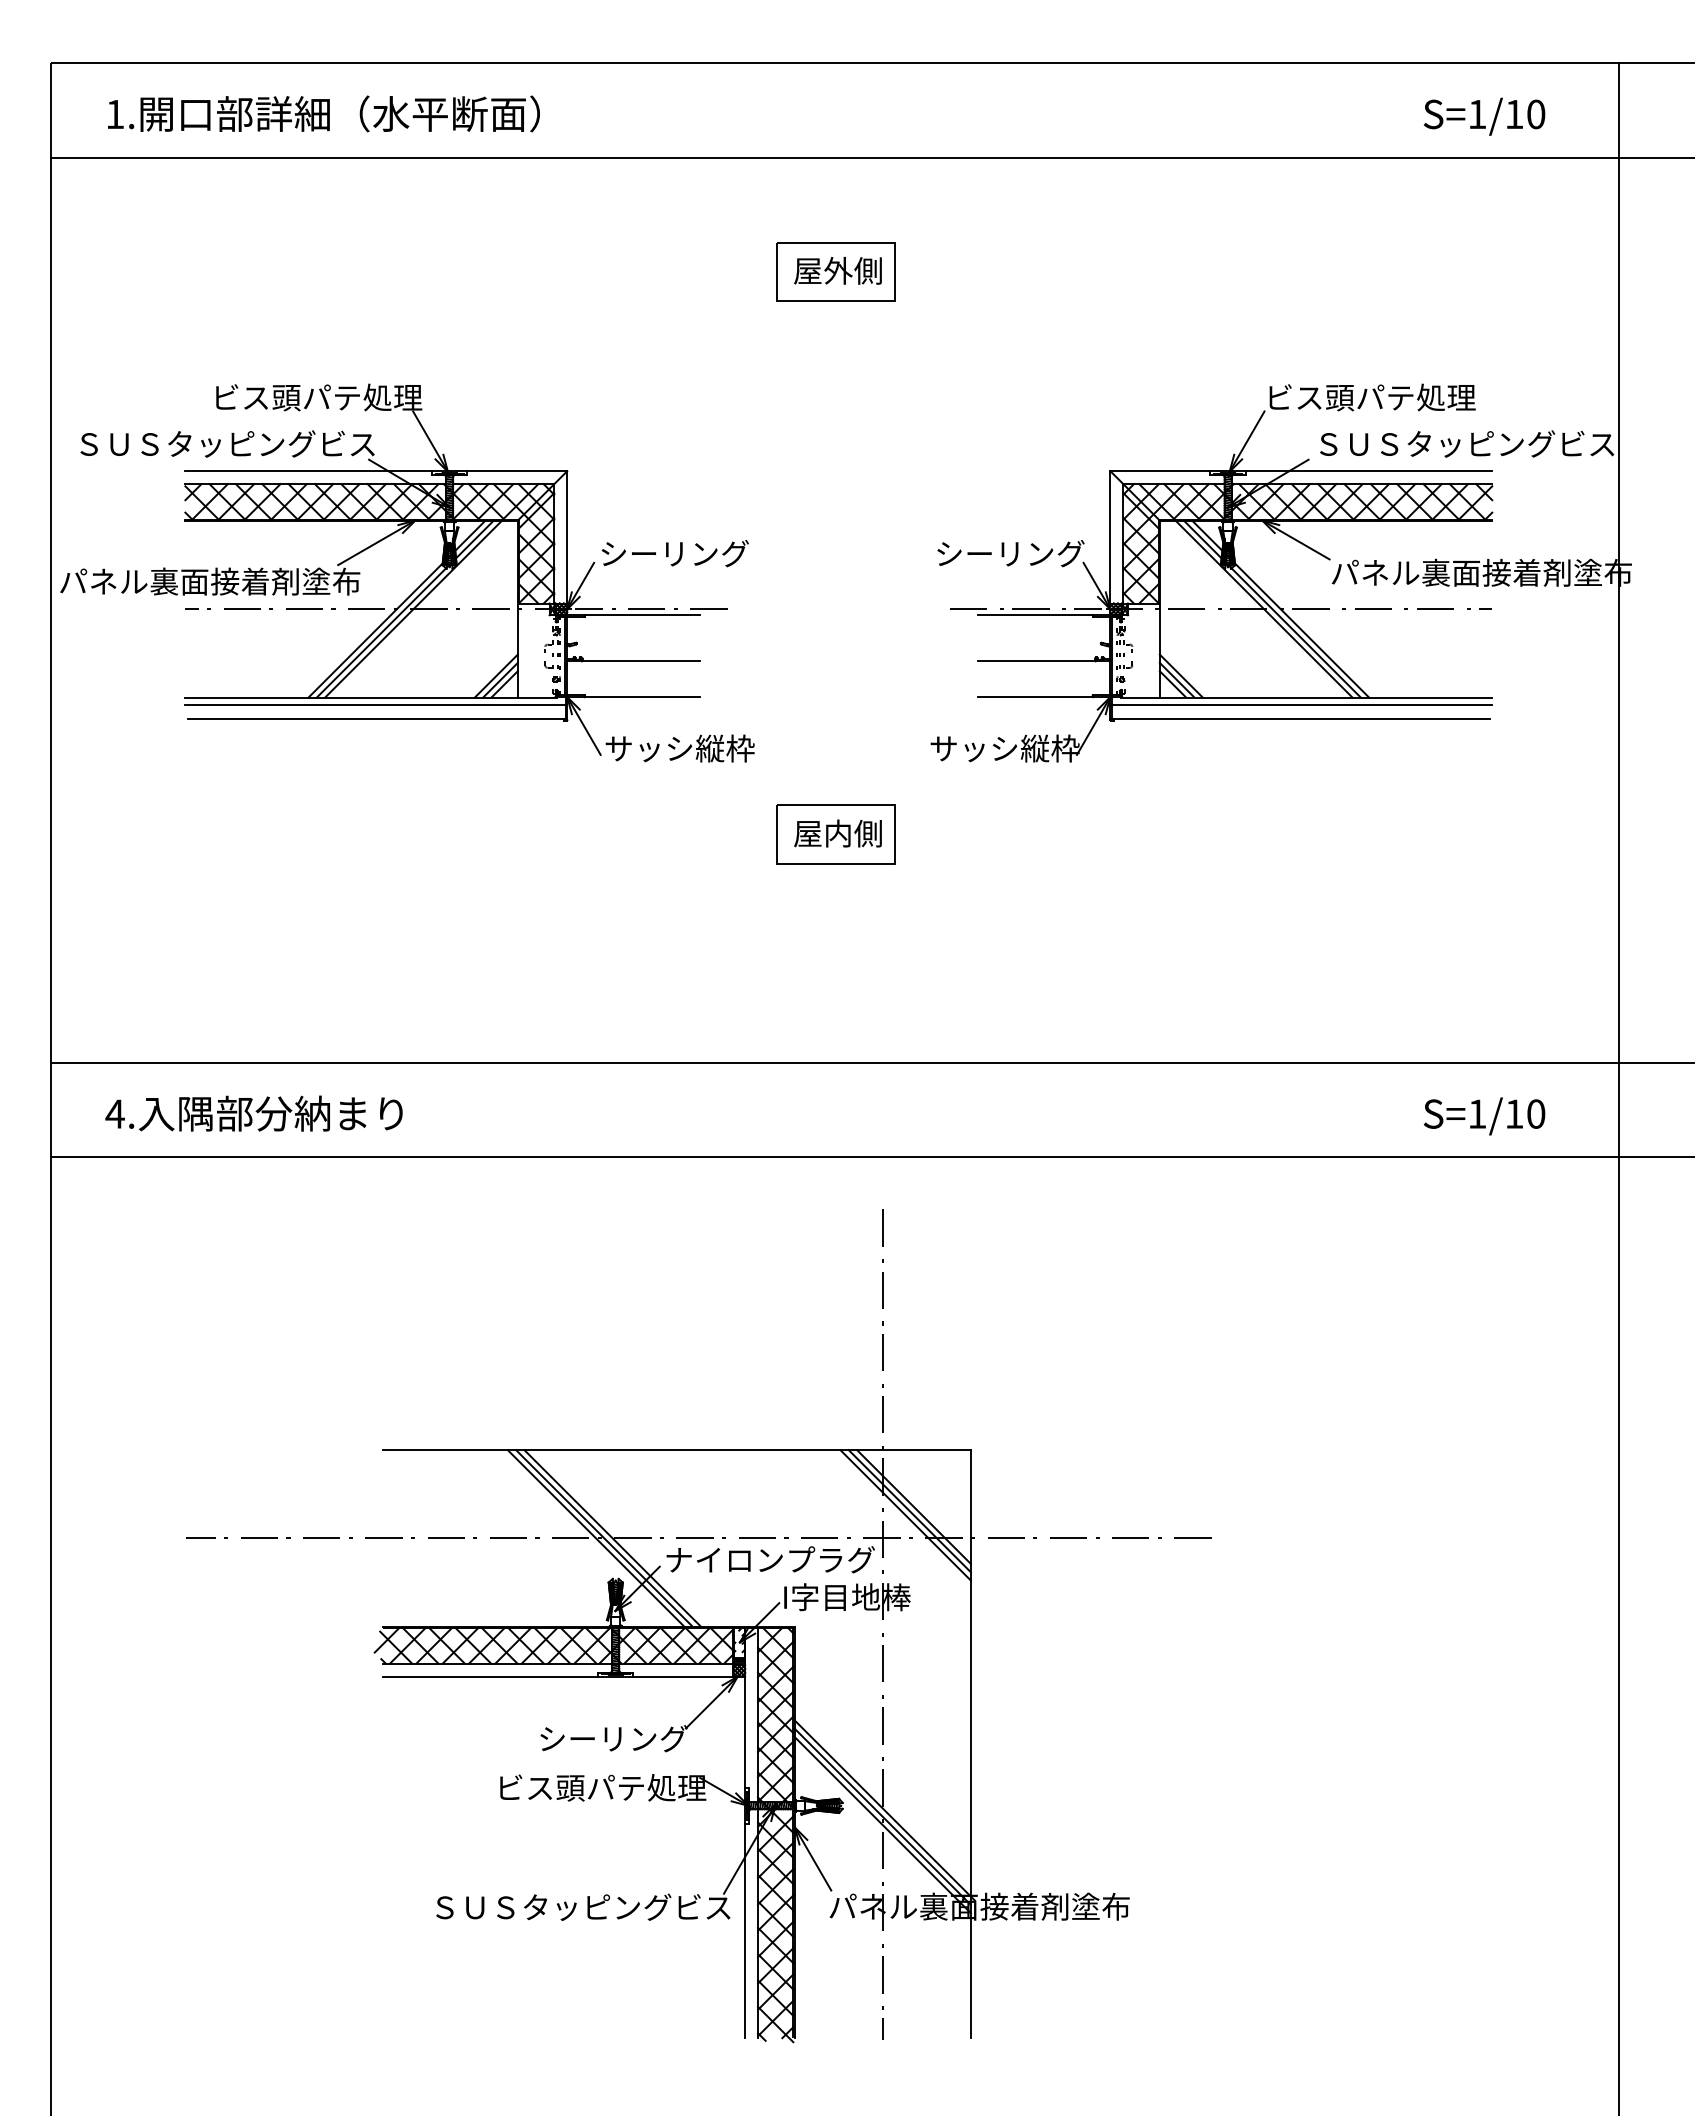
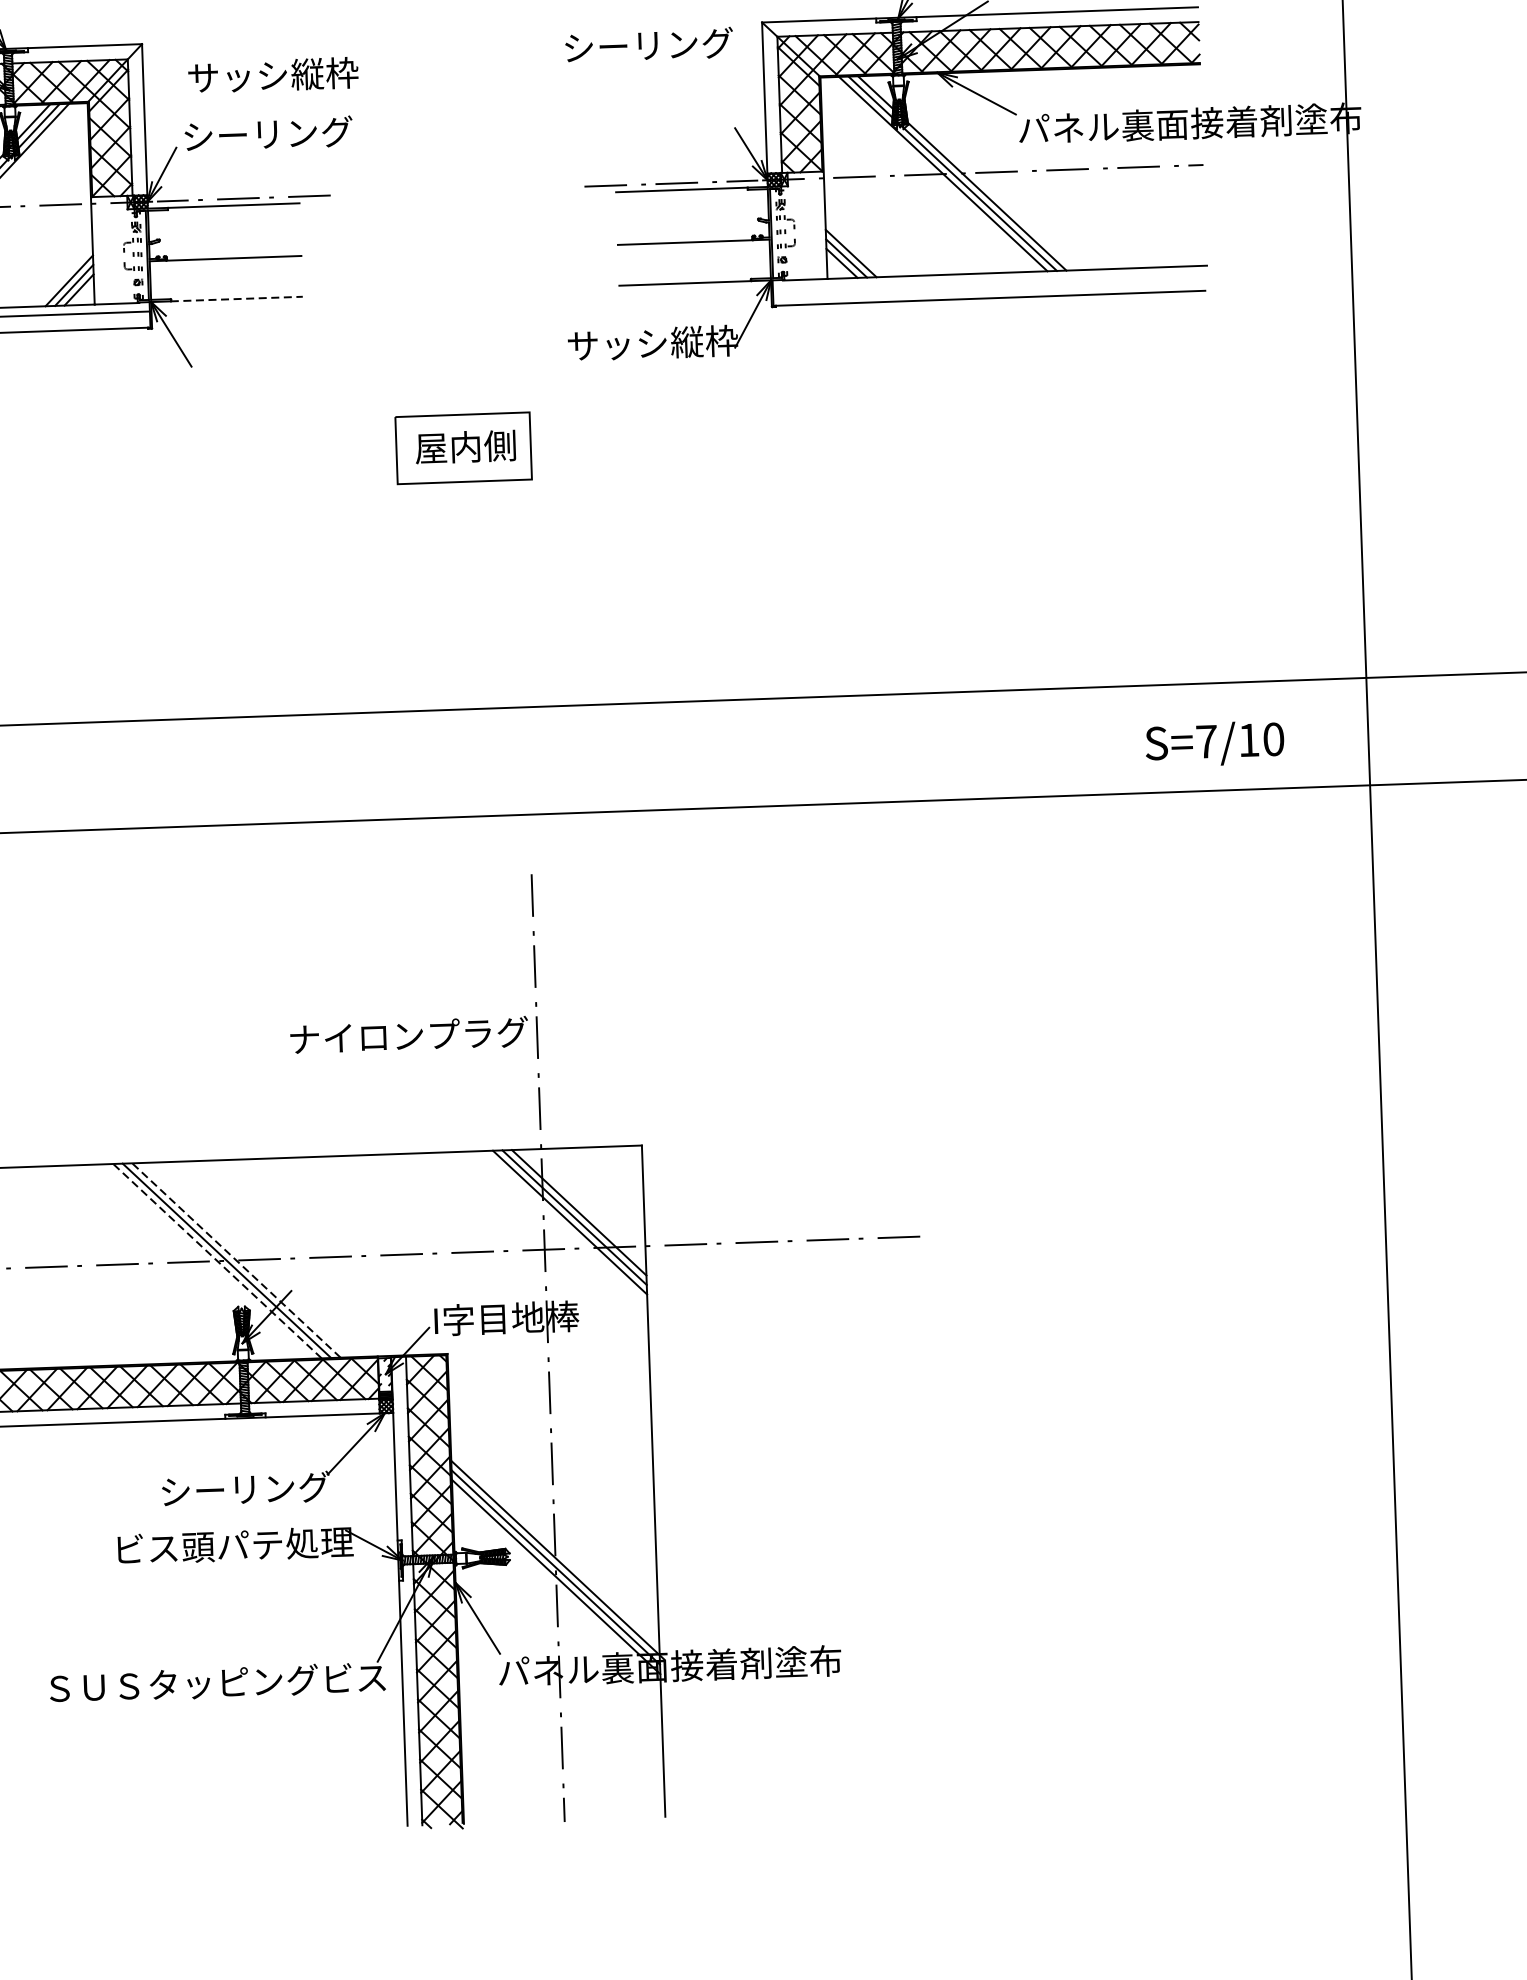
text: (1010, 553) -> (648, 45), moved
line: (642, 697) -> (237, 299), solid -> dashed
line: (1301, 705) -> (989, 282), removed
text: (679, 748) -> (272, 75), moved
text: (1477, 1113) -> (1206, 741), S=1/10 -> S=7/10
line: (596, 1538) -> (218, 1261), solid -> dashed
line: (612, 1538) -> (236, 1260), solid -> dashed
text: (770, 1559) -> (408, 1035), moved

